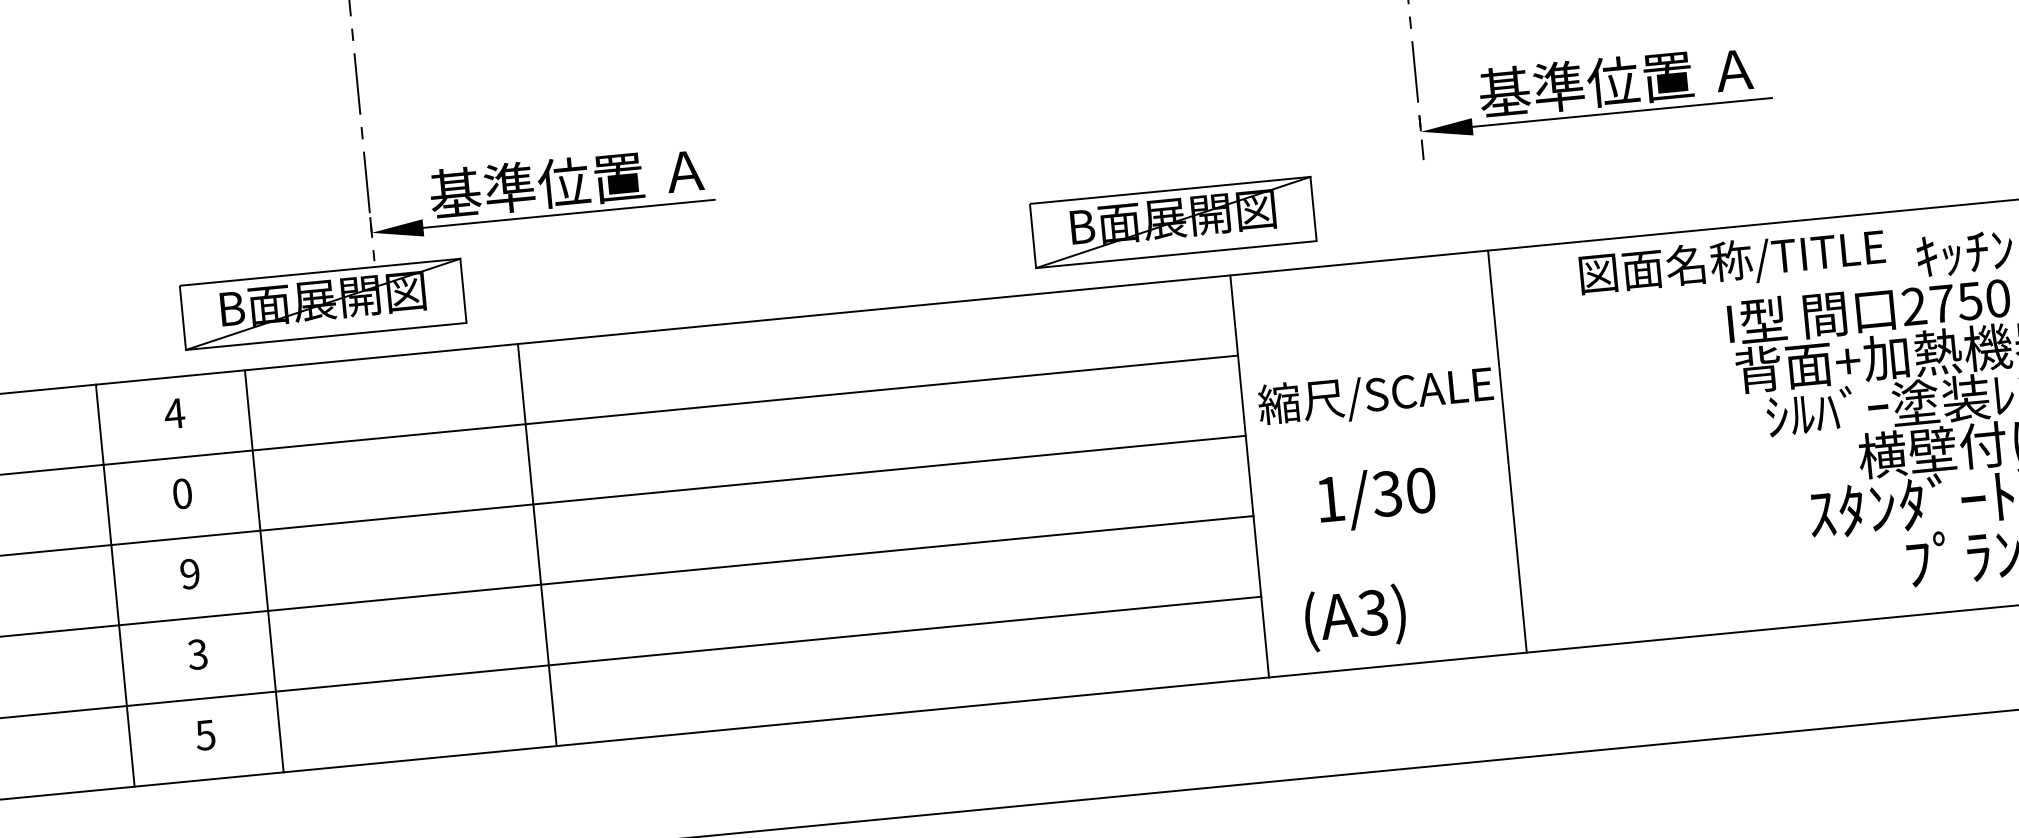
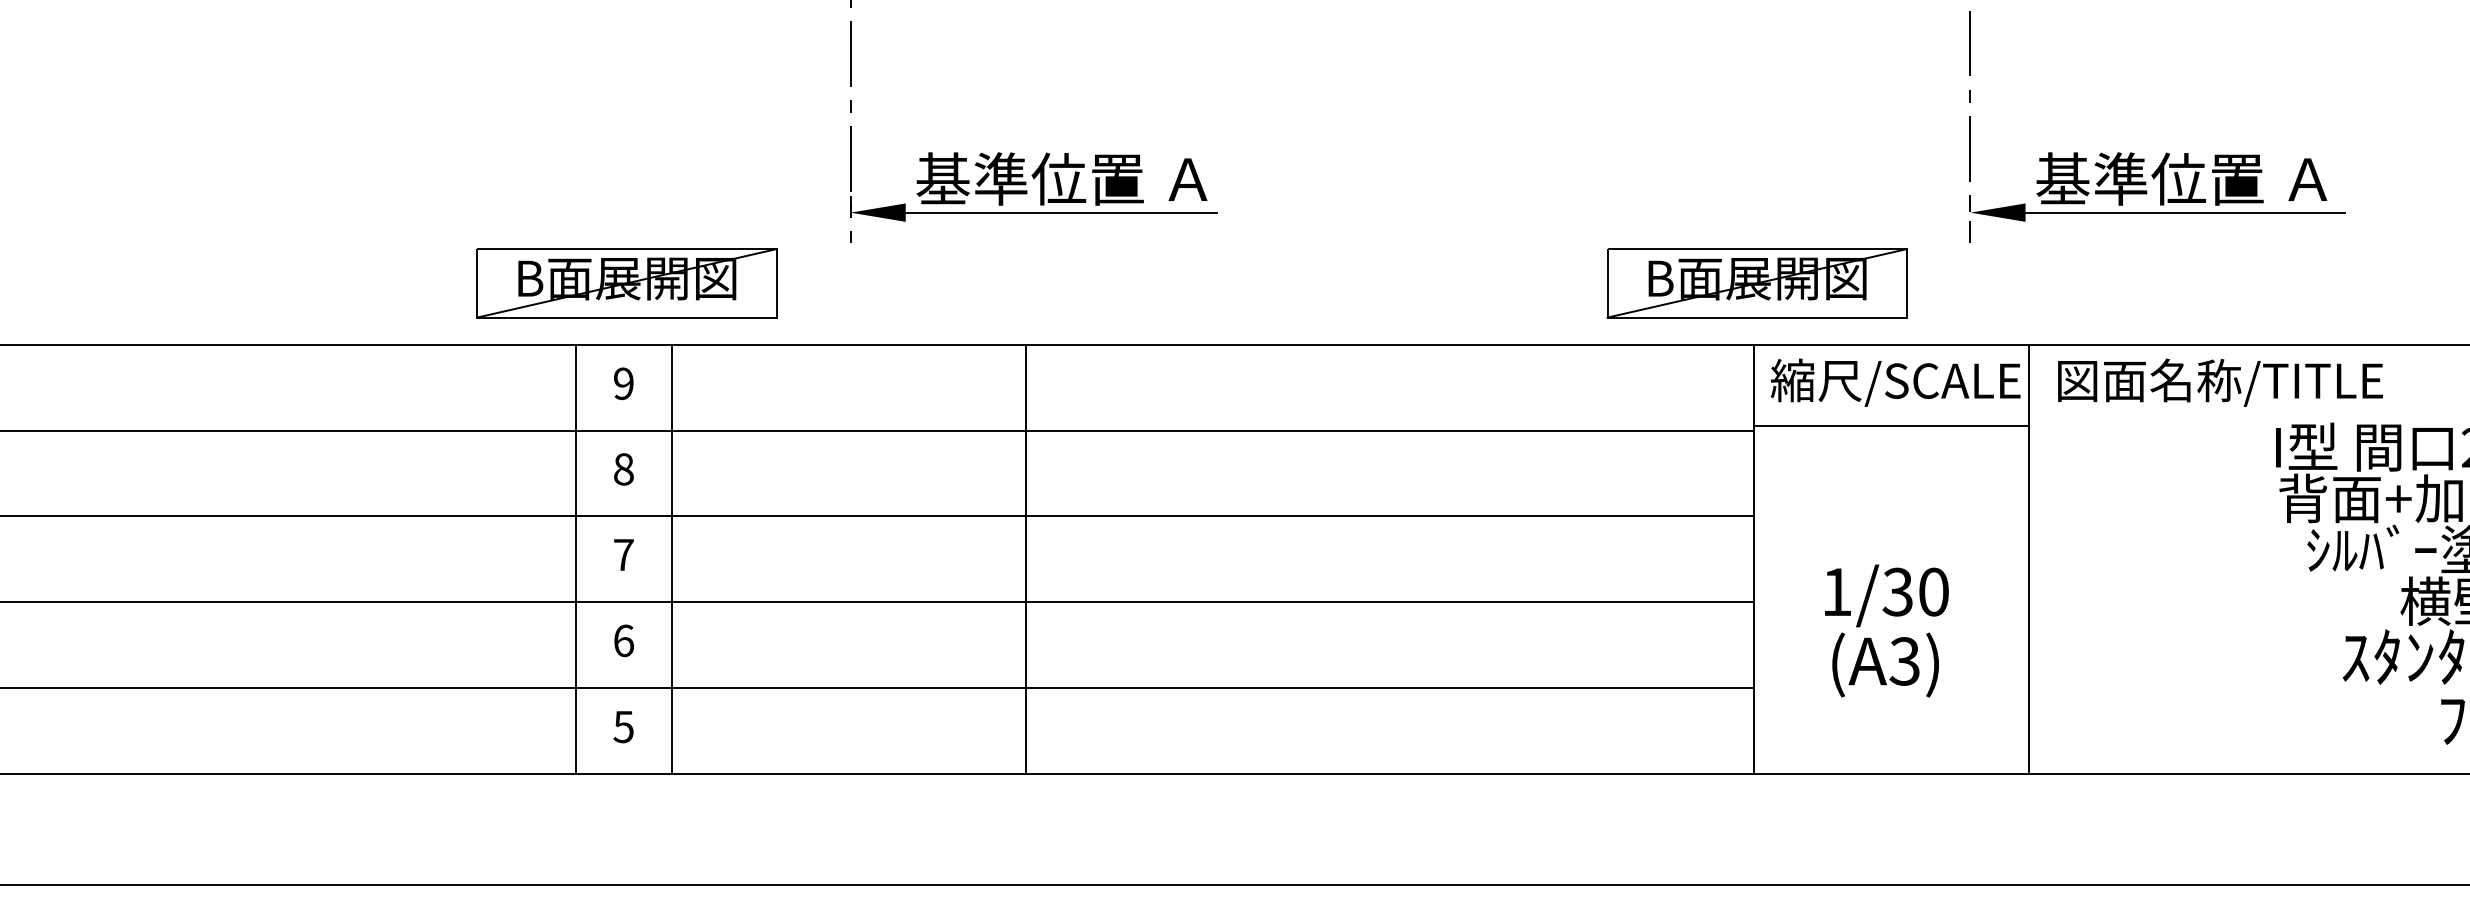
part: (1172, 222) -> (1756, 283), moved
text: (1732, 262) -> (2220, 382), moved
part: (322, 304) -> (626, 283), moved
line: (1366, 339) -> (1891, 426), added
text: (1375, 396) -> (1895, 382), moved
text: (174, 413) -> (623, 383), 4 -> 9
text: (182, 494) -> (623, 469), 0 -> 8
line: (536, 544) -> (1025, 559), moved
line: (264, 571) -> (671, 559), moved
text: (189, 573) -> (623, 554), 9 -> 7
line: (115, 585) -> (576, 559), moved
text: (1355, 617) -> (1885, 664), moved
text: (197, 654) -> (623, 640), 3 -> 6

